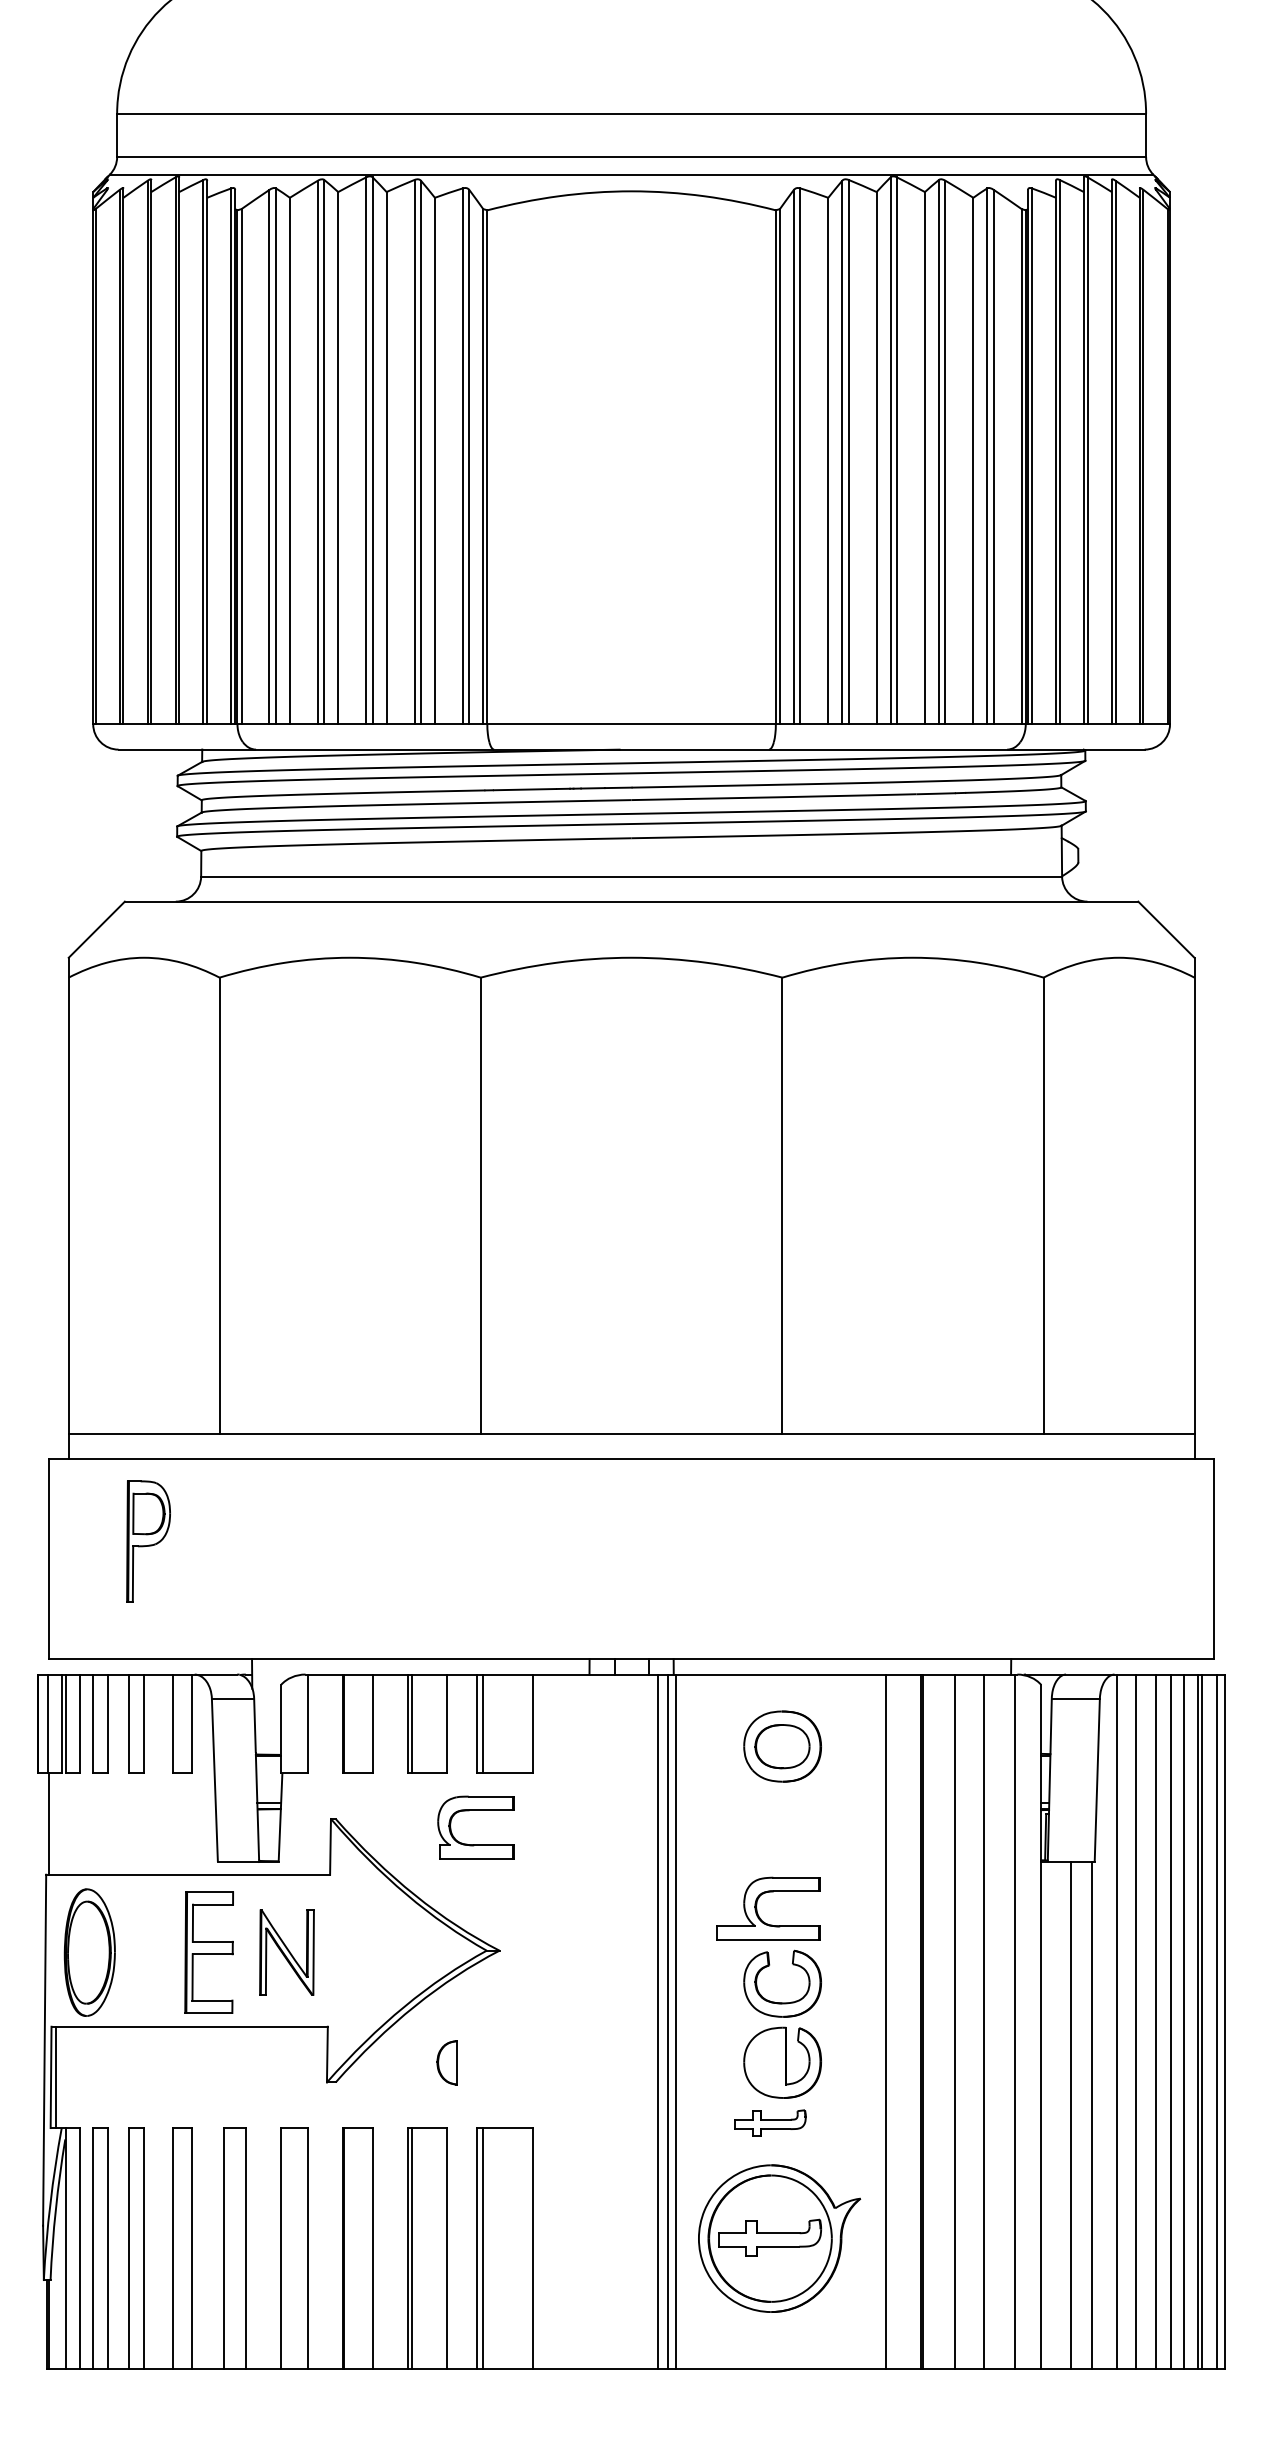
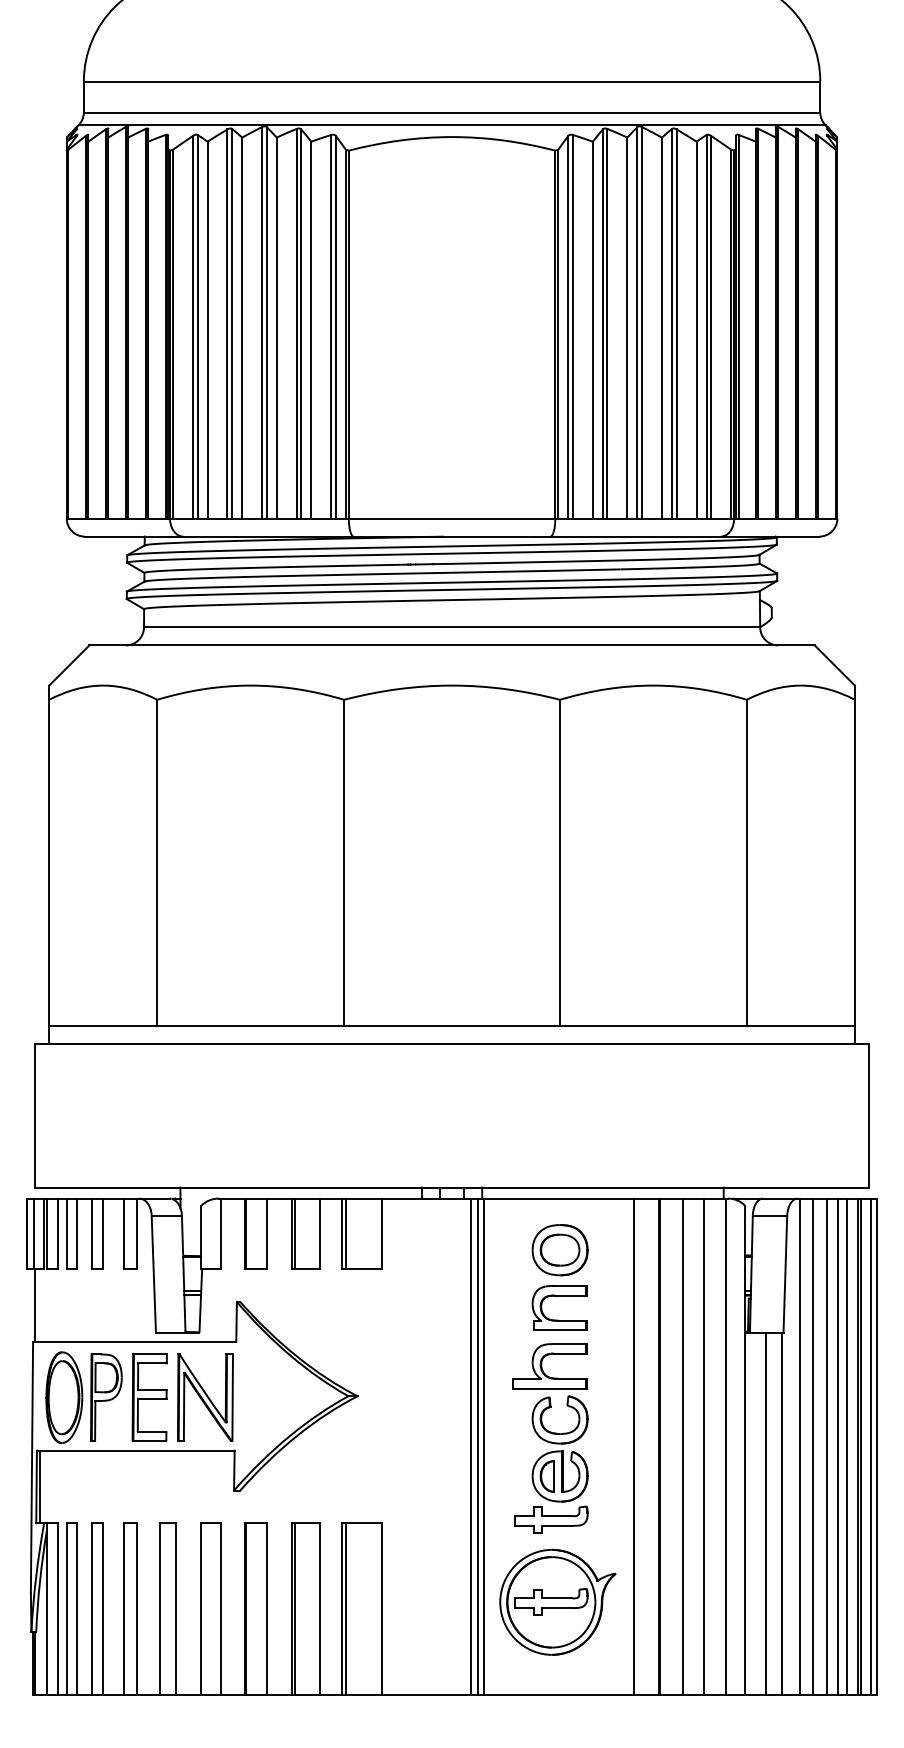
part: (148, 1541) -> (106, 1397), moved
part: (475, 1810) -> (559, 1295), moved
part: (286, 1952) -> (205, 1397), size x1.43
part: (446, 2062) -> (547, 1476), moved
part: (769, 2122) -> (550, 1519), size x1.43

